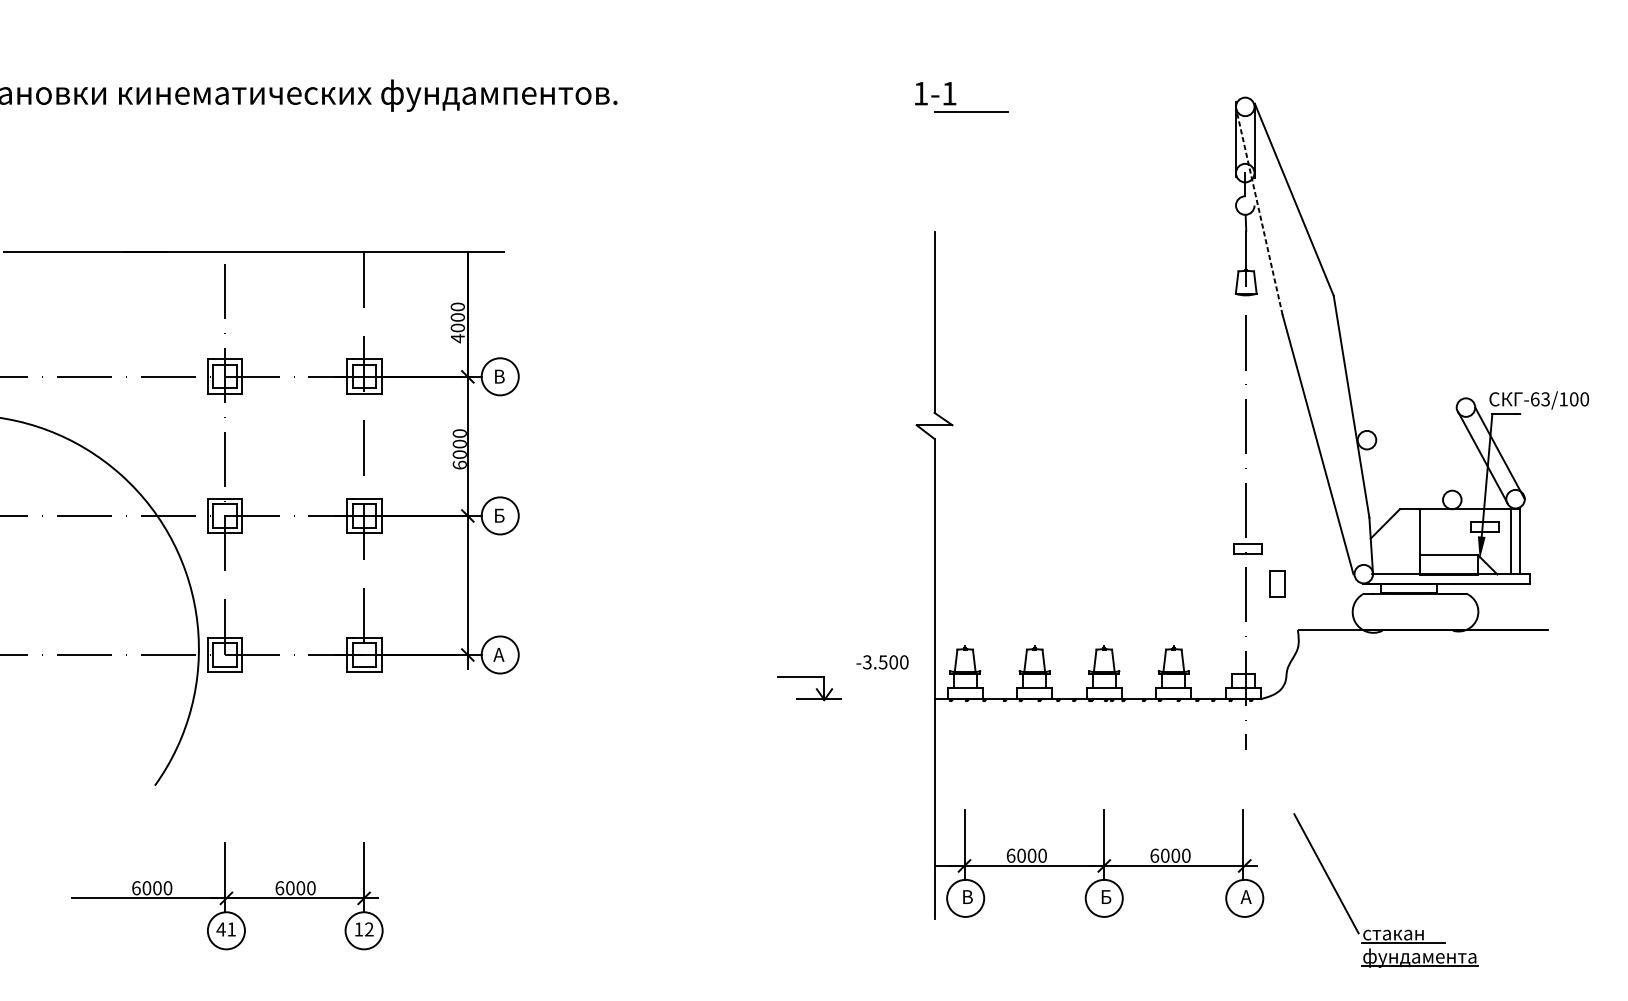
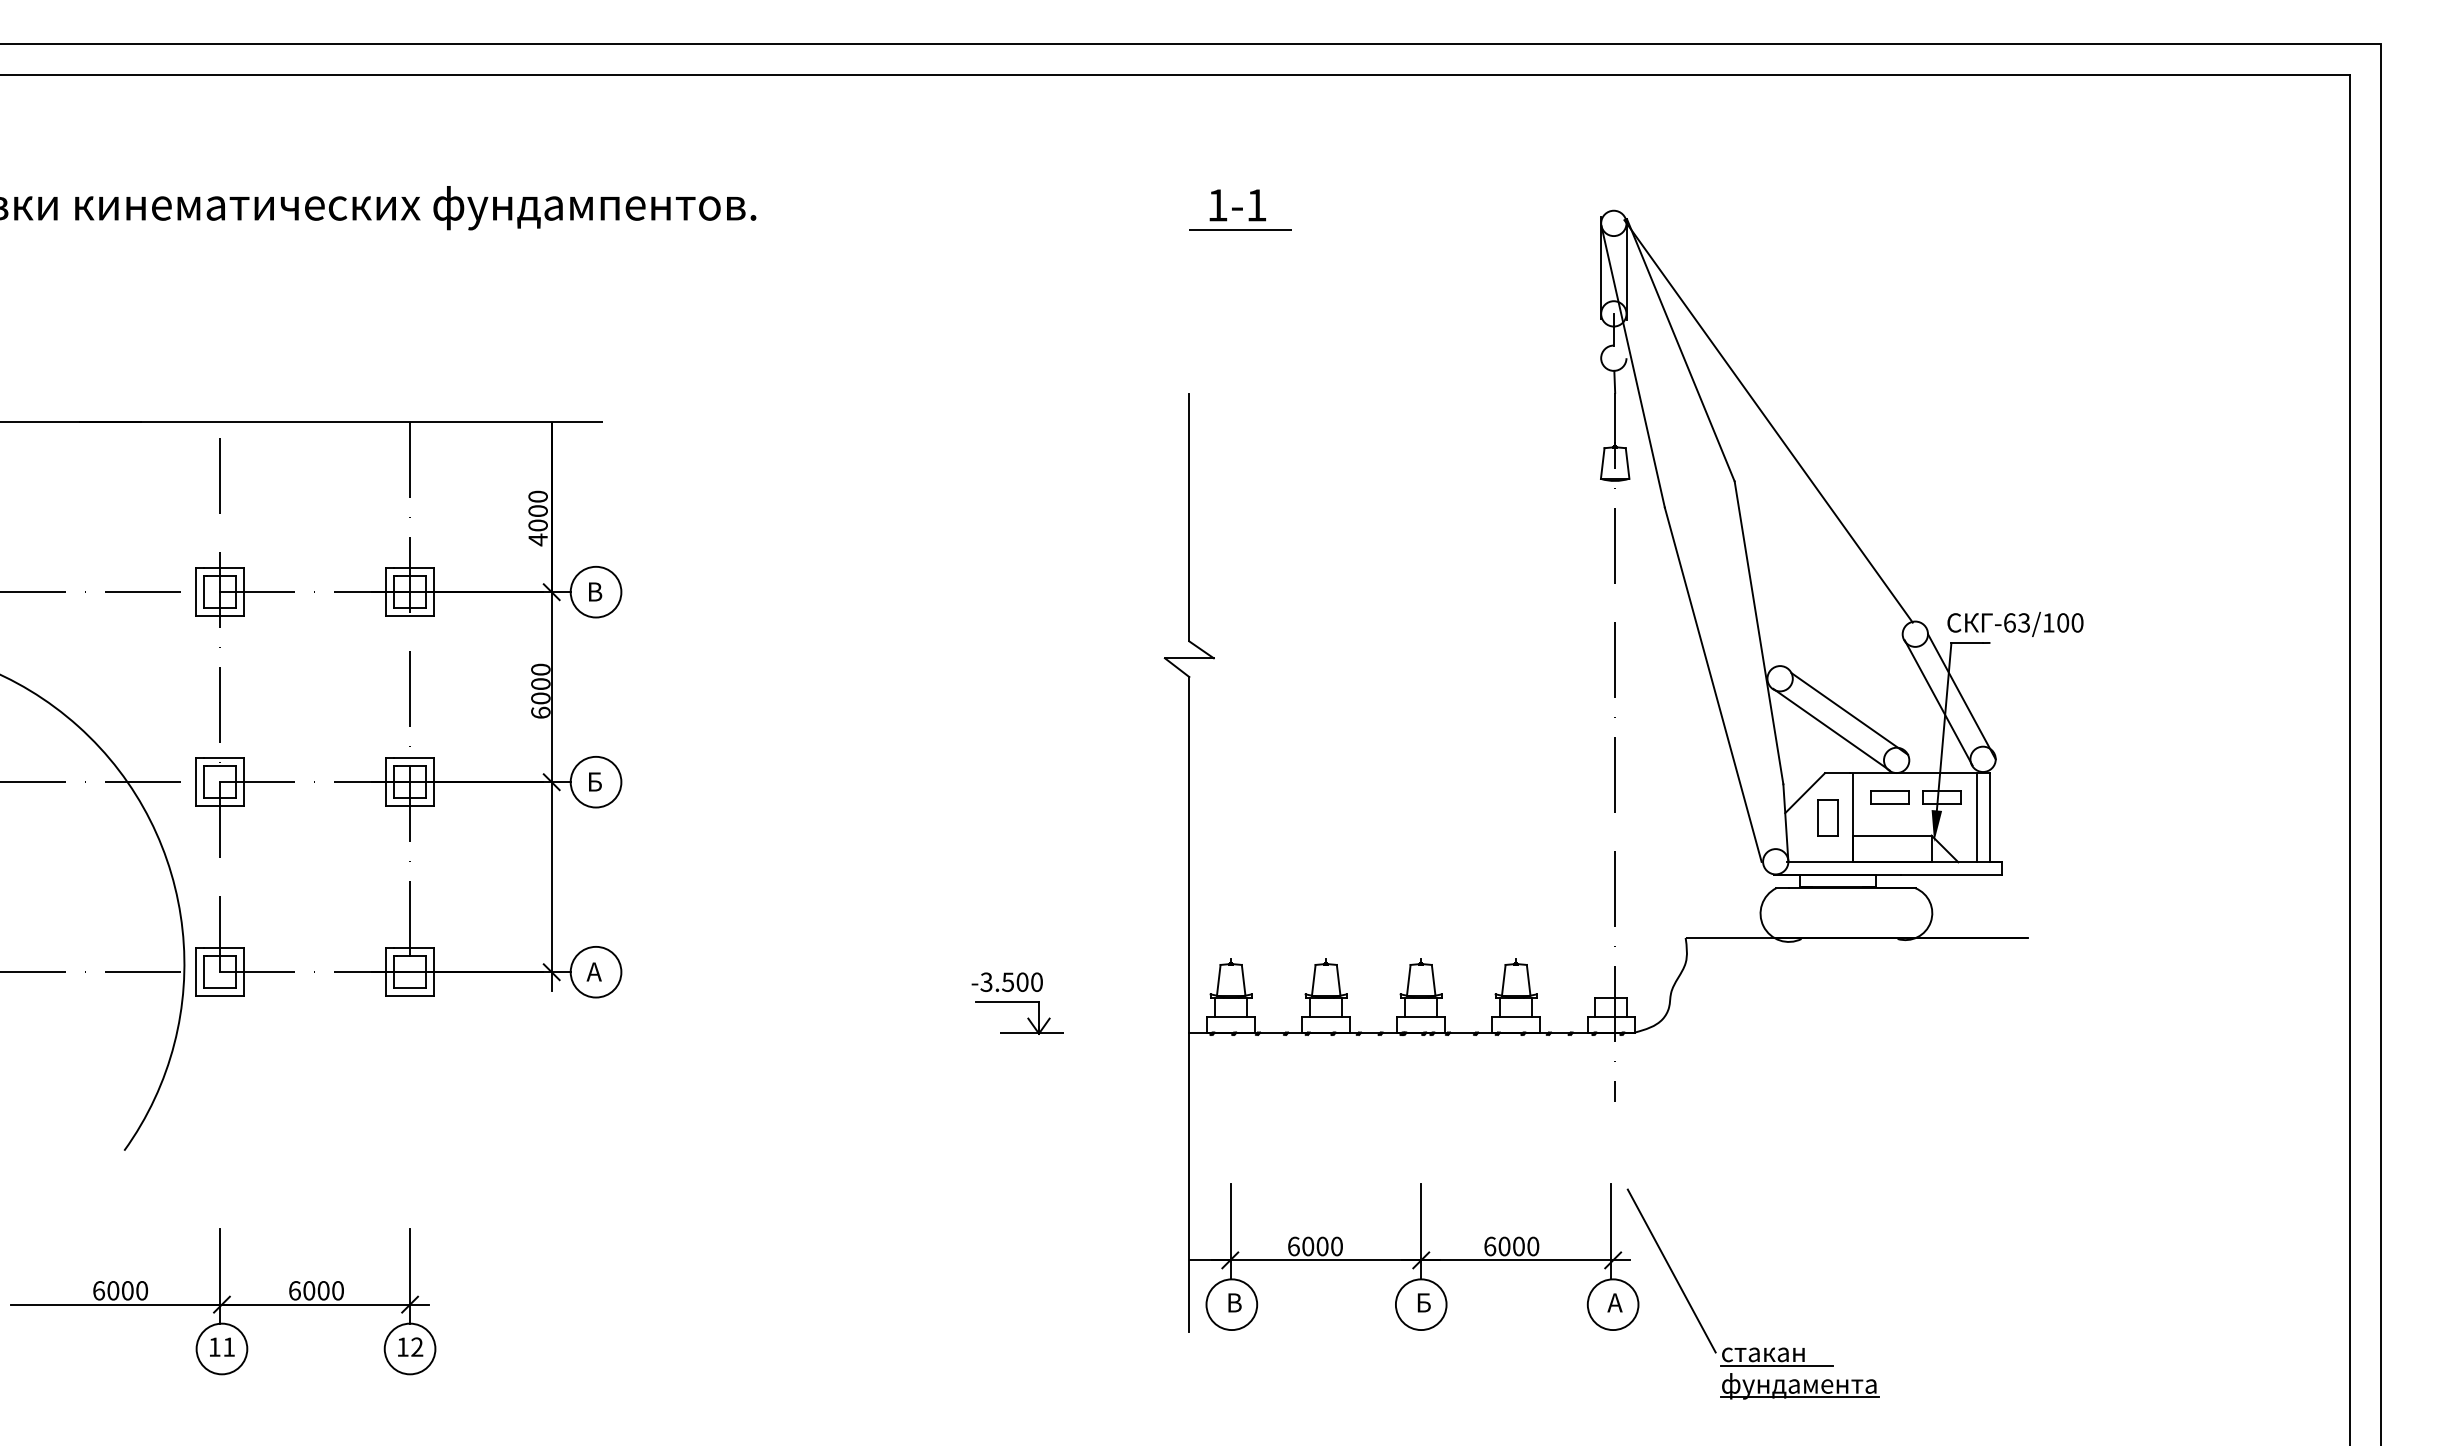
text: (935, 93) -> (1237, 205), moved
line: (1259, 211) -> (1633, 366), dashed -> solid
line: (1358, 251) -> (1768, 421), added
line: (1417, 465) -> (1849, 713), added
line: (1404, 477) -> (1831, 729), added
part: (1247, 549) -> (1889, 797), moved
part: (1277, 583) -> (1827, 817), moved
text: (881, 661) -> (1006, 981), moved
text: (220, 928) -> (214, 1346), 41 -> 11
part: (1386, 929) -> (1753, 1347), moved

